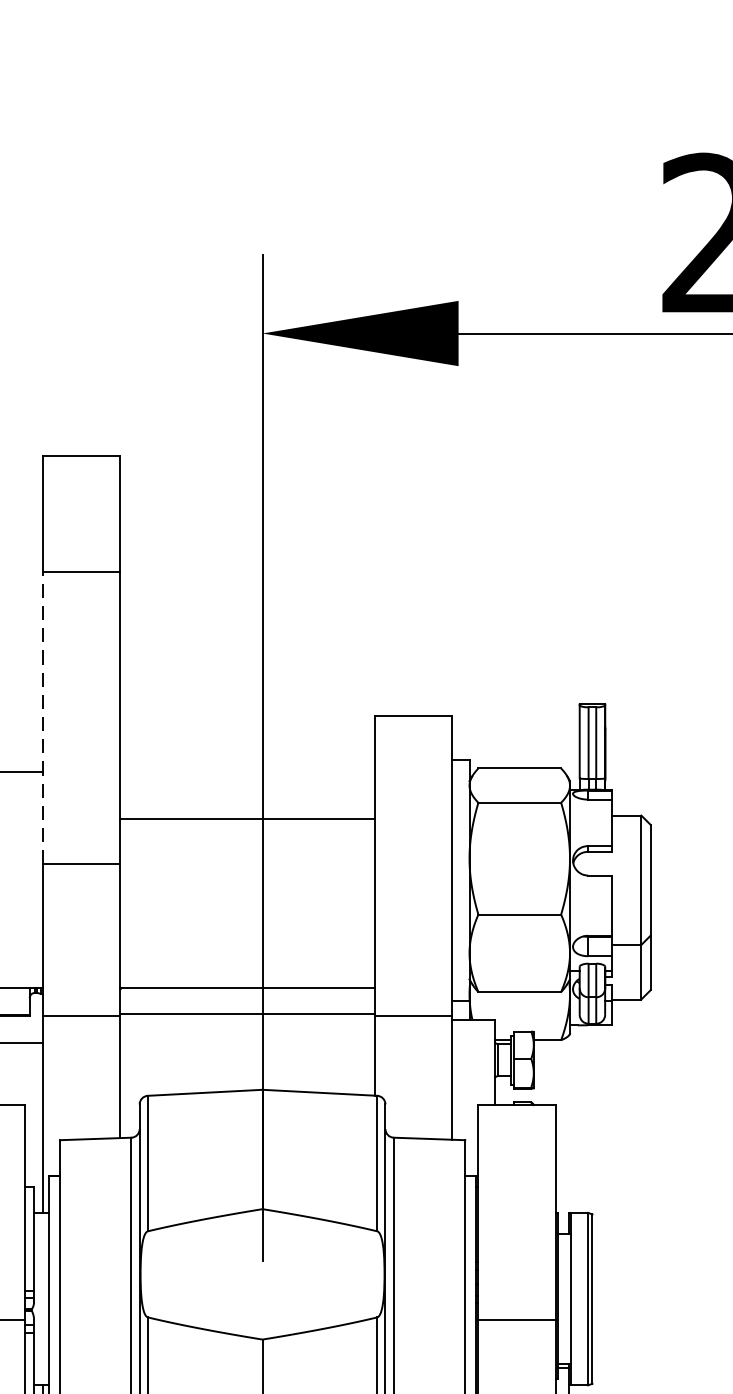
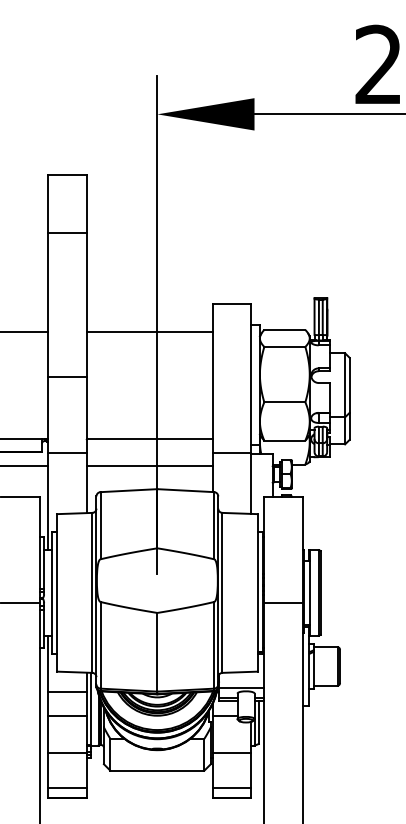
line: (42, 717) -> (48, 304), dashed -> solid
line: (246, 818) -> (149, 331), moved
line: (246, 1013) -> (149, 465), moved

